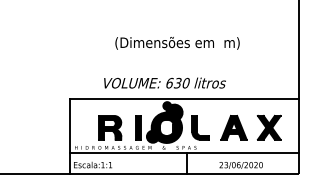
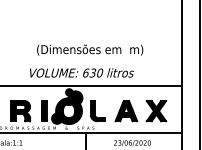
text: (177, 43) -> (90, 50), moved
text: (164, 82) -> (81, 72), moved

